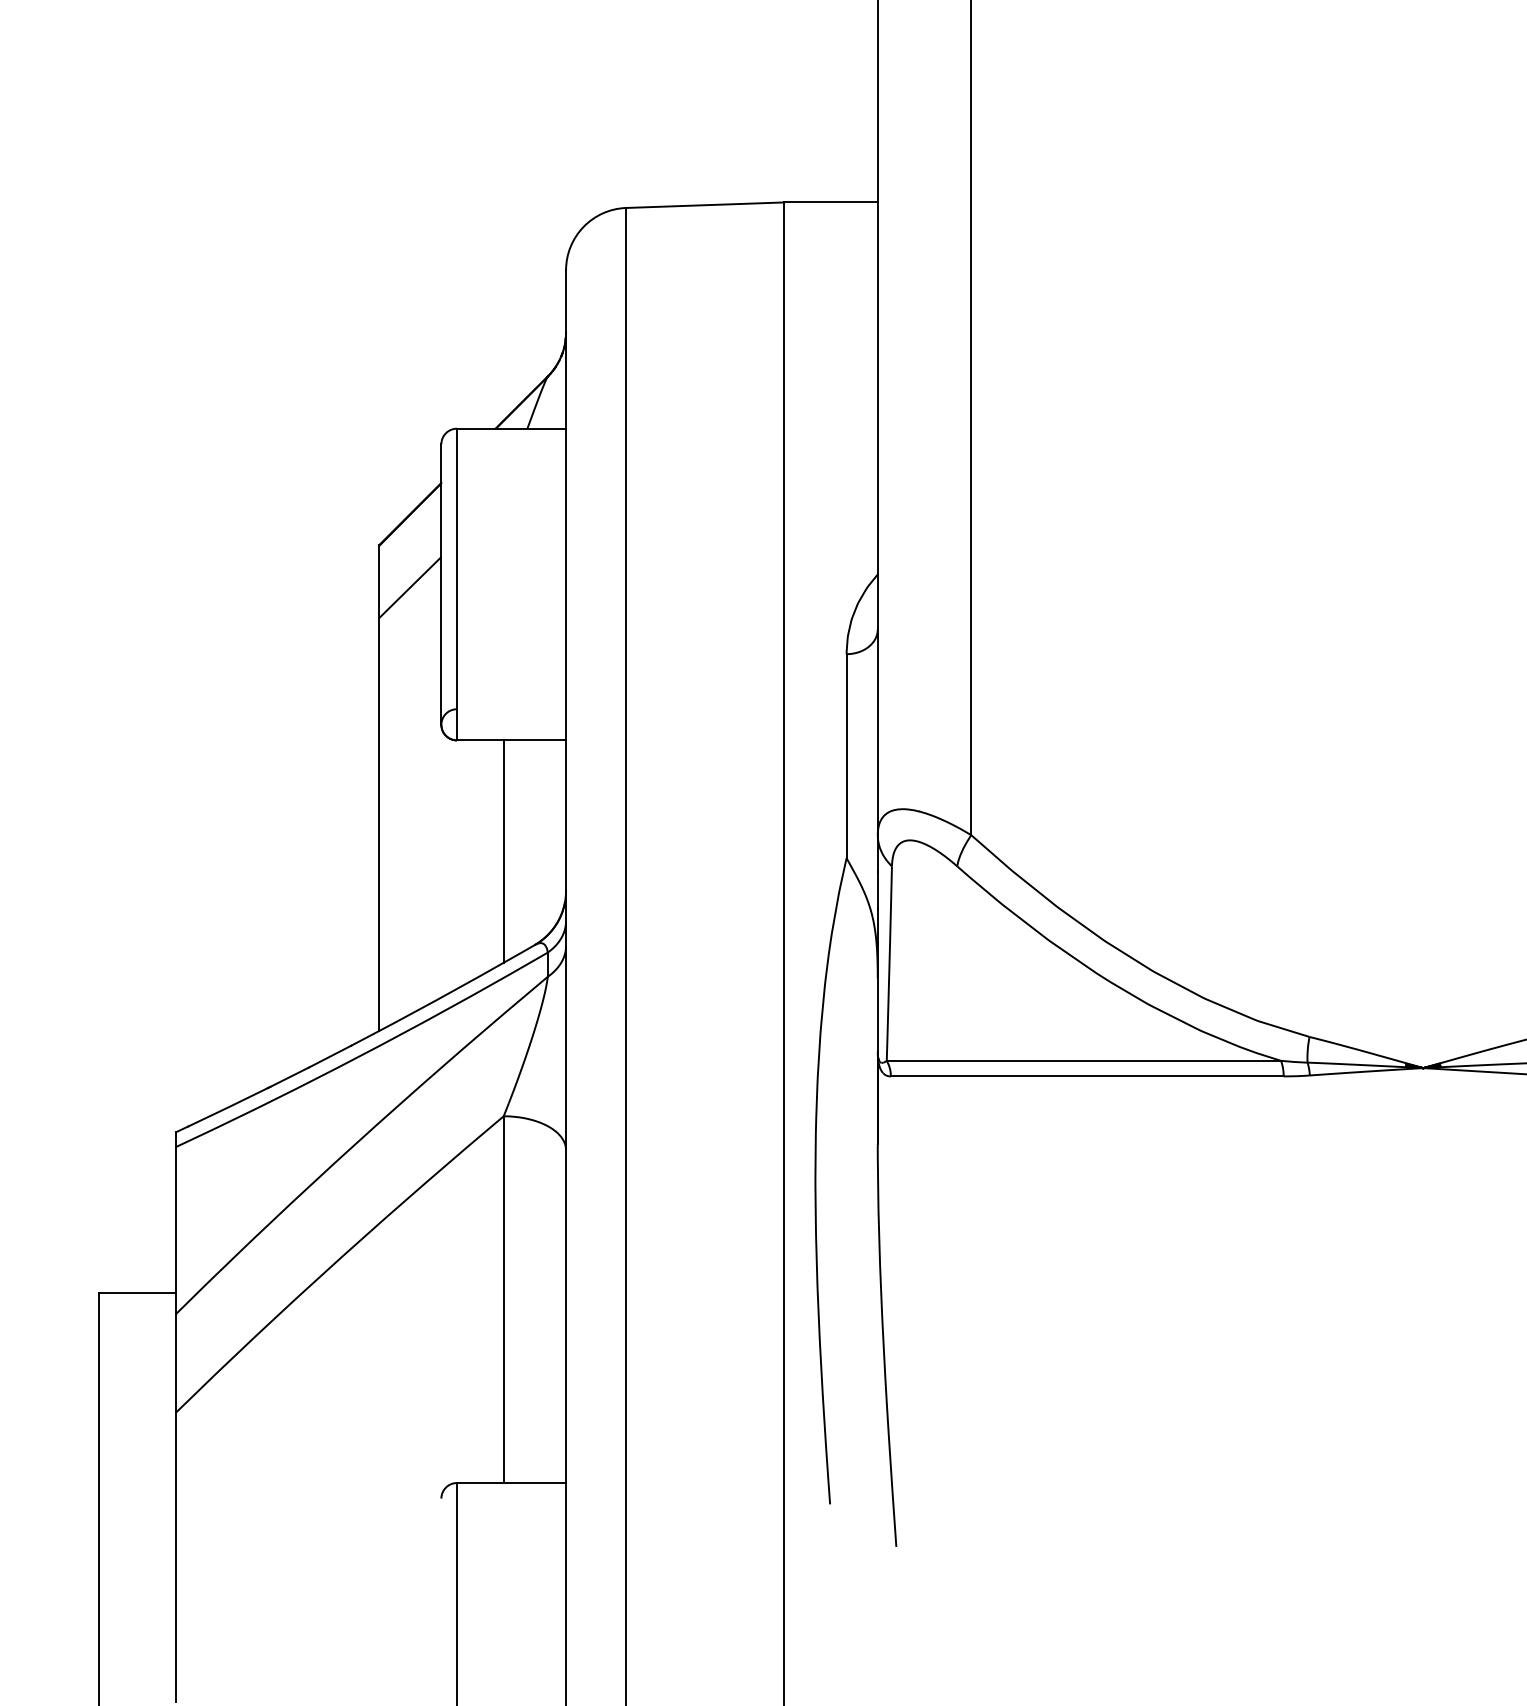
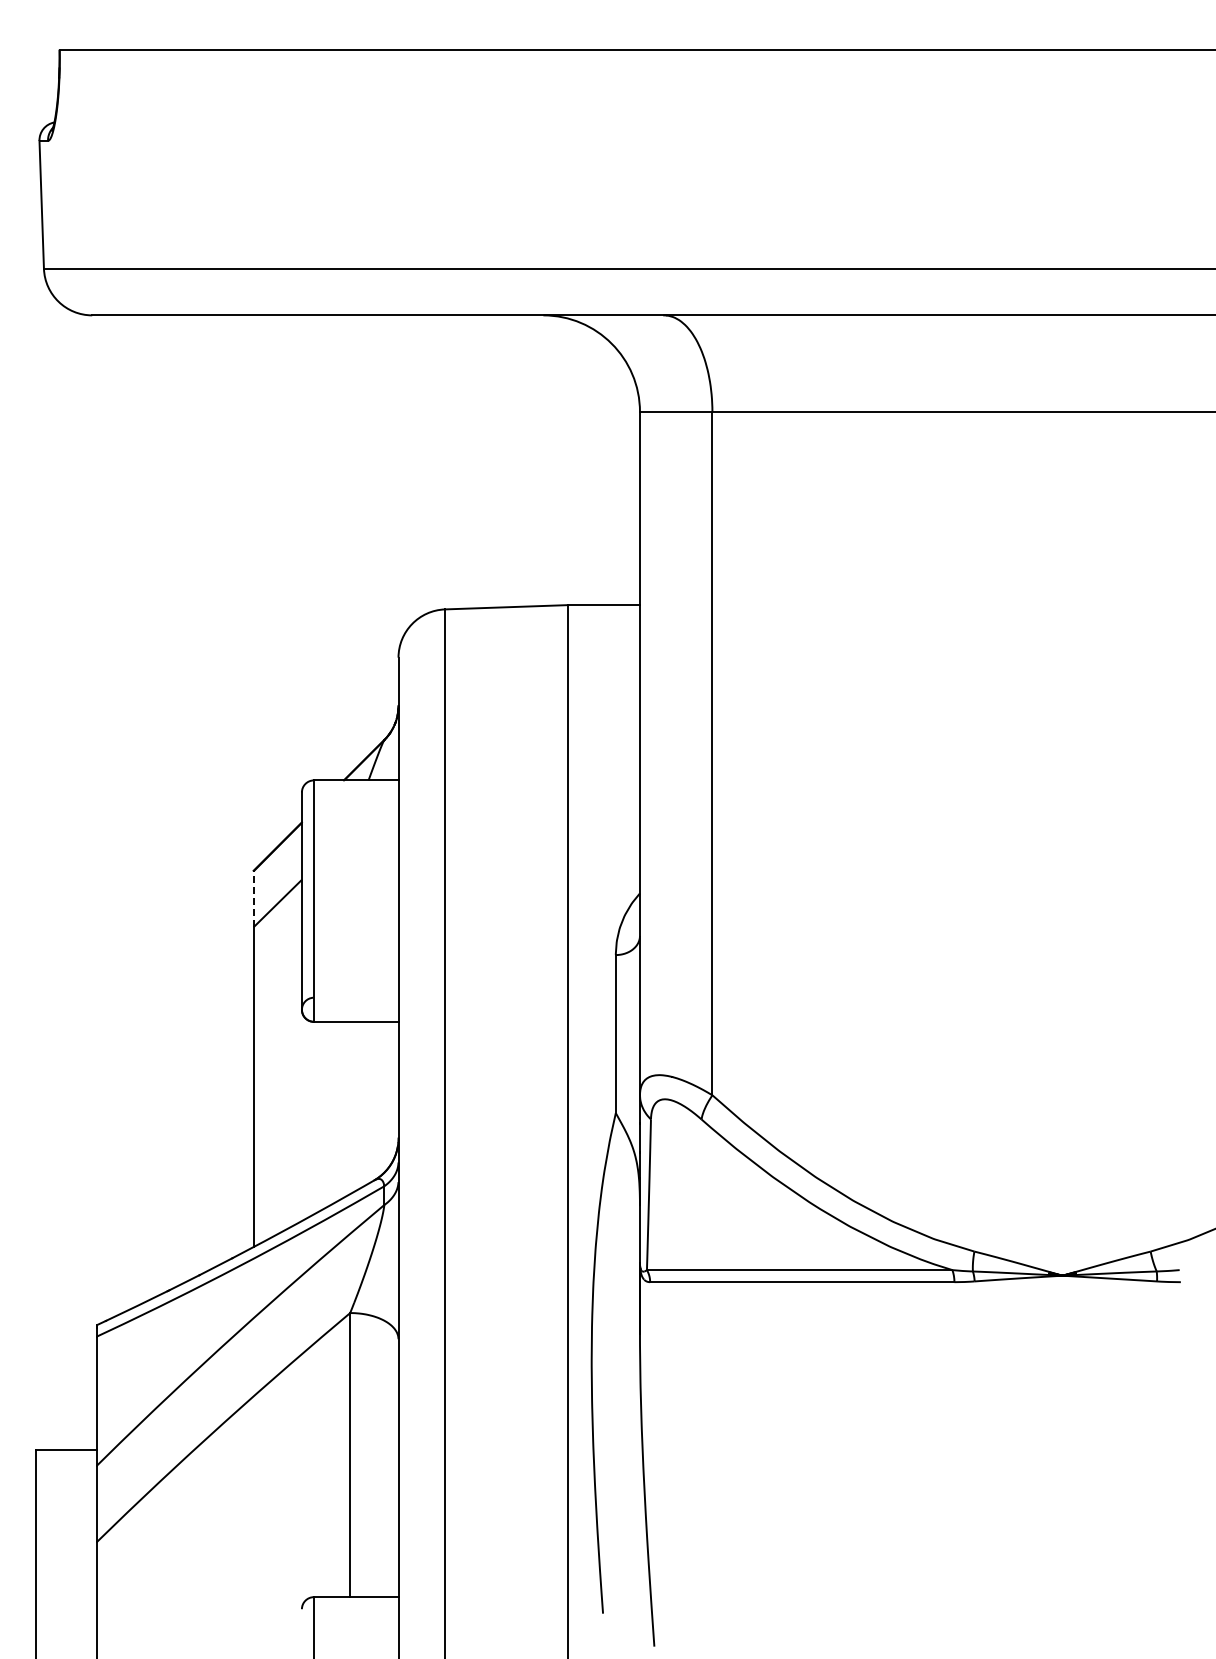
line: (378, 582) -> (253, 899), solid -> dashed
line: (504, 850) -> (350, 1107), removed

